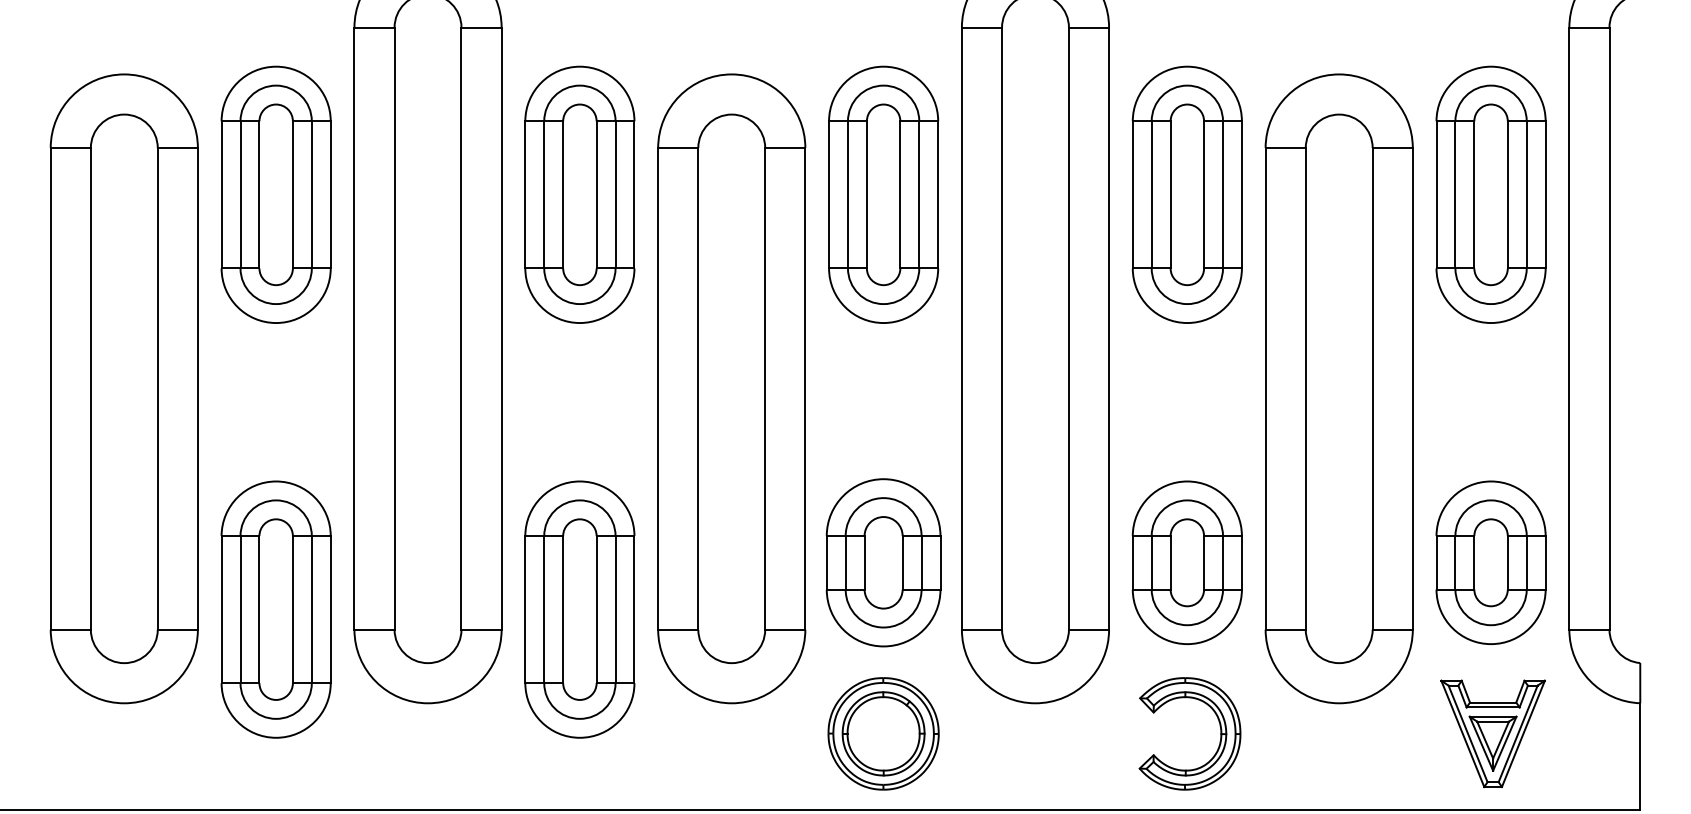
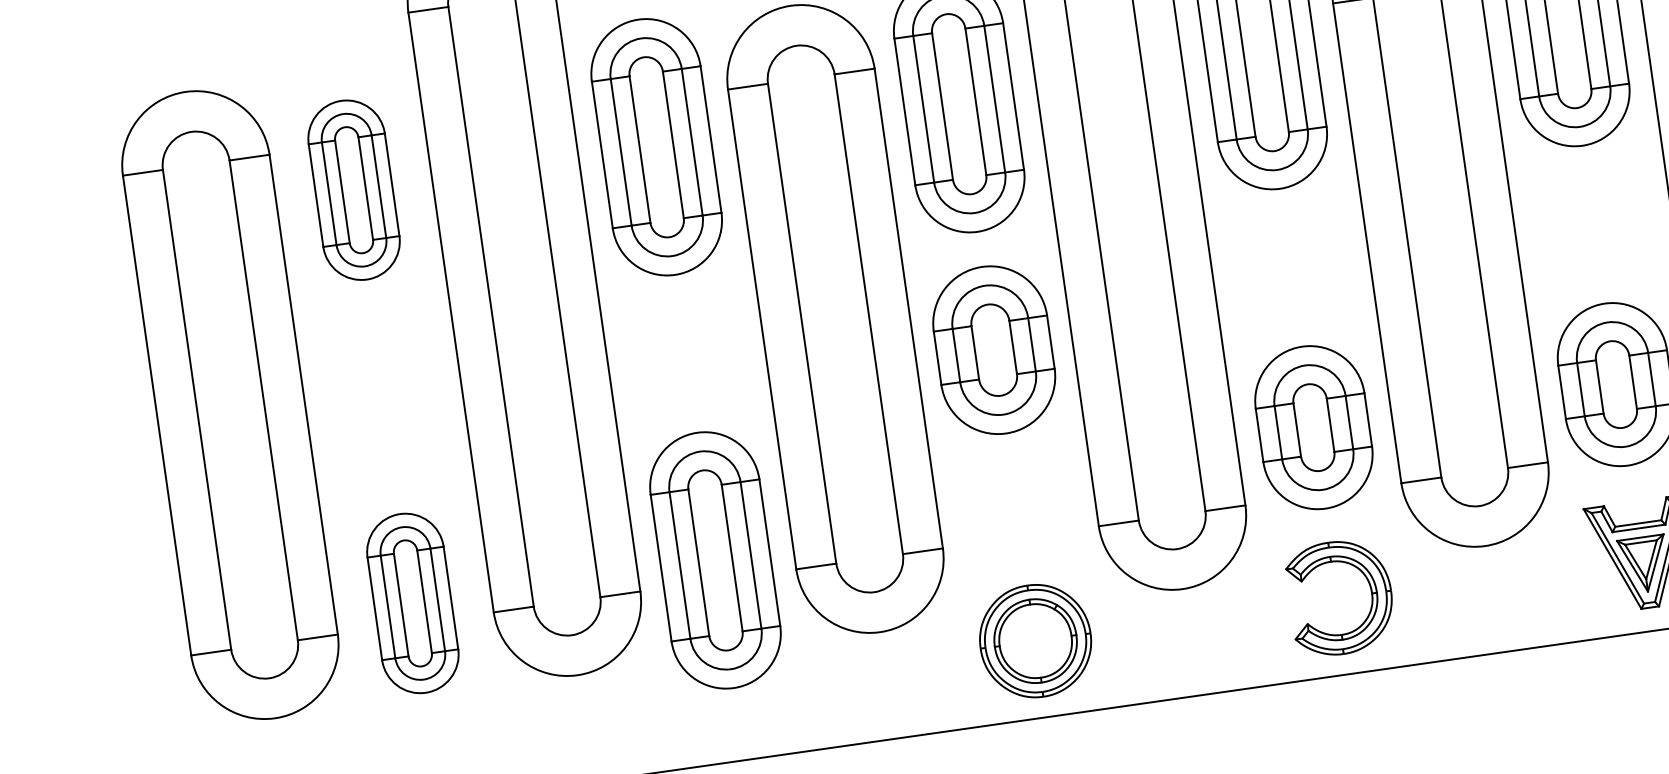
part: (275, 194) -> (353, 190), size x0.7
part: (883, 562) -> (994, 349), moved
part: (275, 609) -> (412, 603), size x0.7

